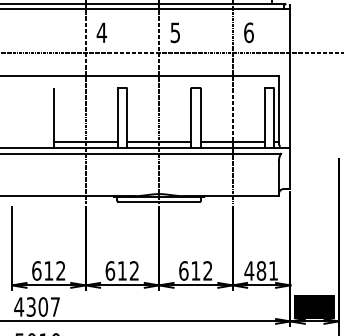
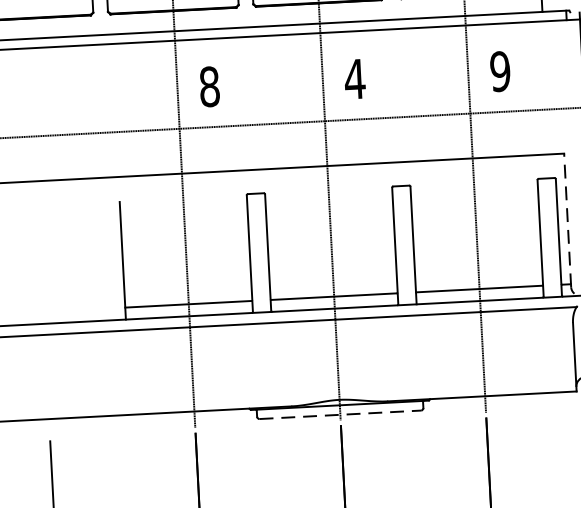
text: (101, 32) -> (208, 86), 4 -> 8
text: (175, 32) -> (355, 78), 5 -> 4
text: (248, 32) -> (499, 71), 6 -> 9
line: (278, 109) -> (566, 220), solid -> dashed
line: (159, 201) -> (341, 414), solid -> dashed

